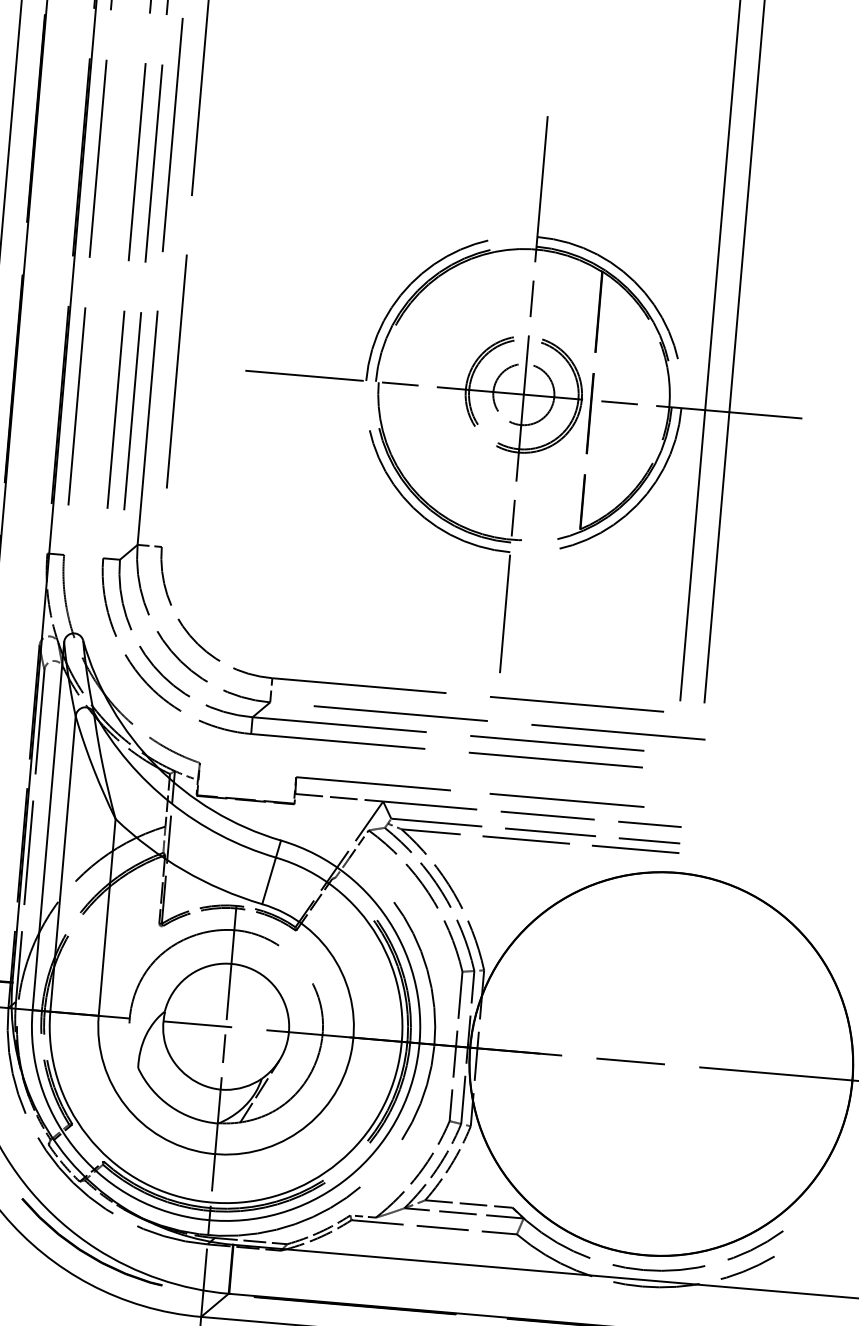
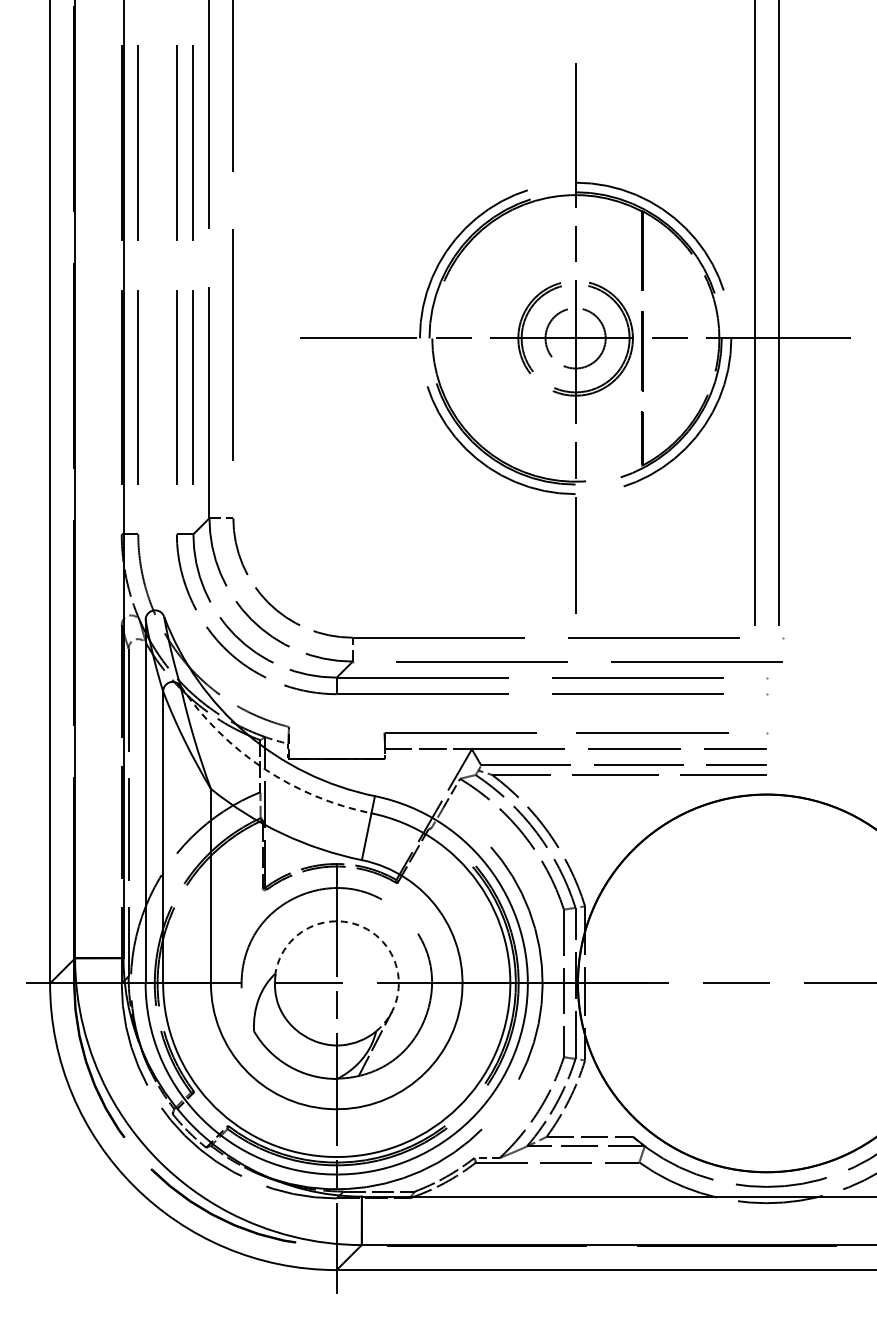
arc: (170, 802) -> (263, 768), solid -> dashed
arc: (261, 974) -> (367, 929), solid -> dashed

